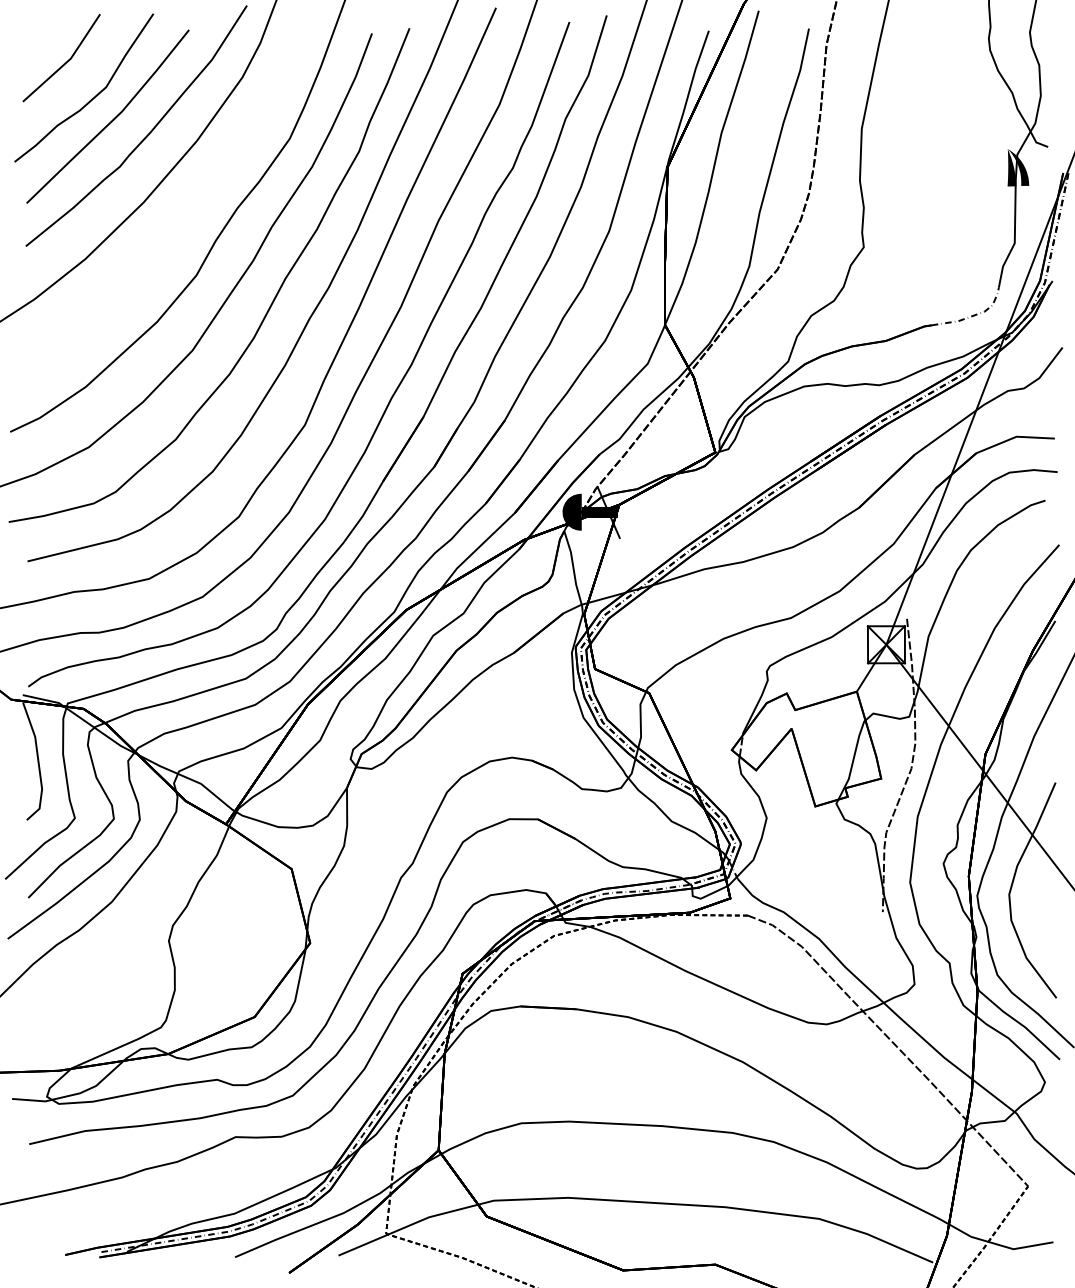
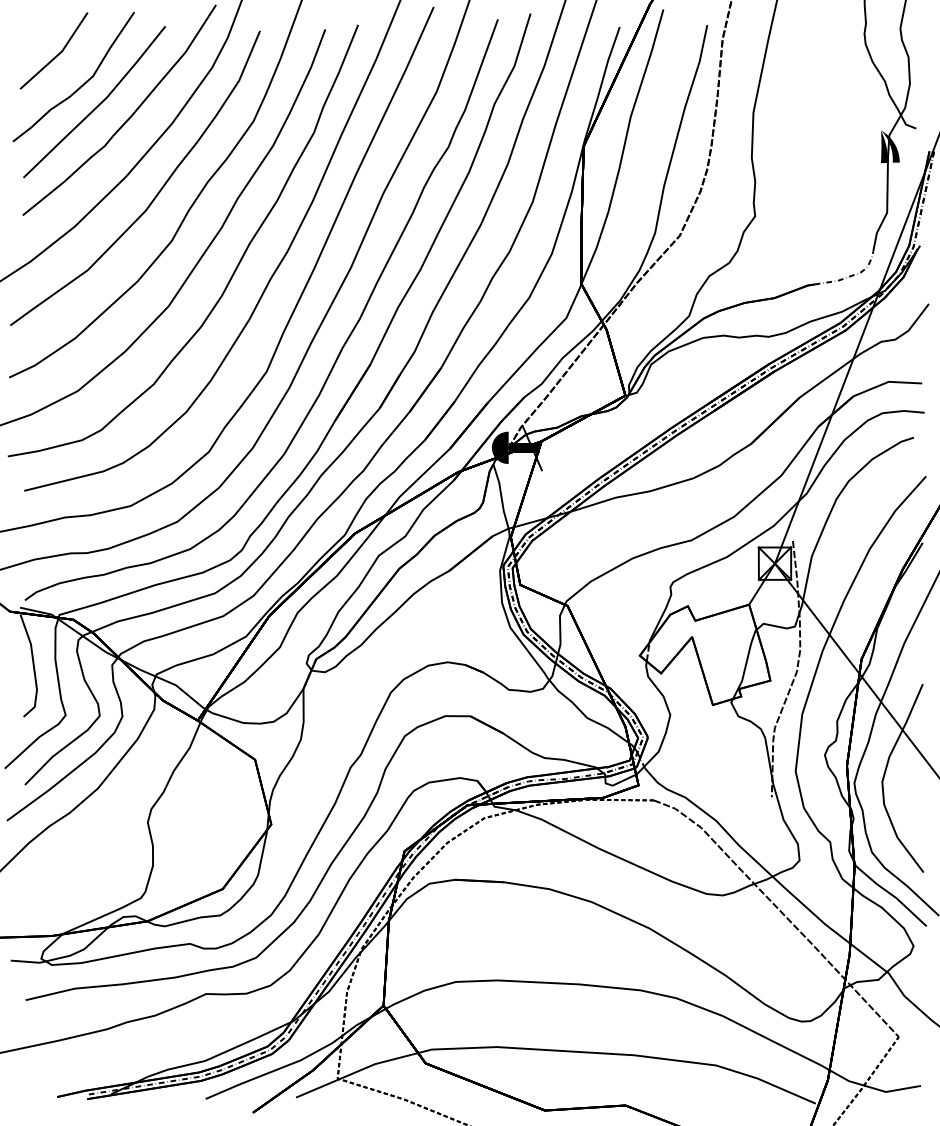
curve: (179, 220) -> (157, 192), added

